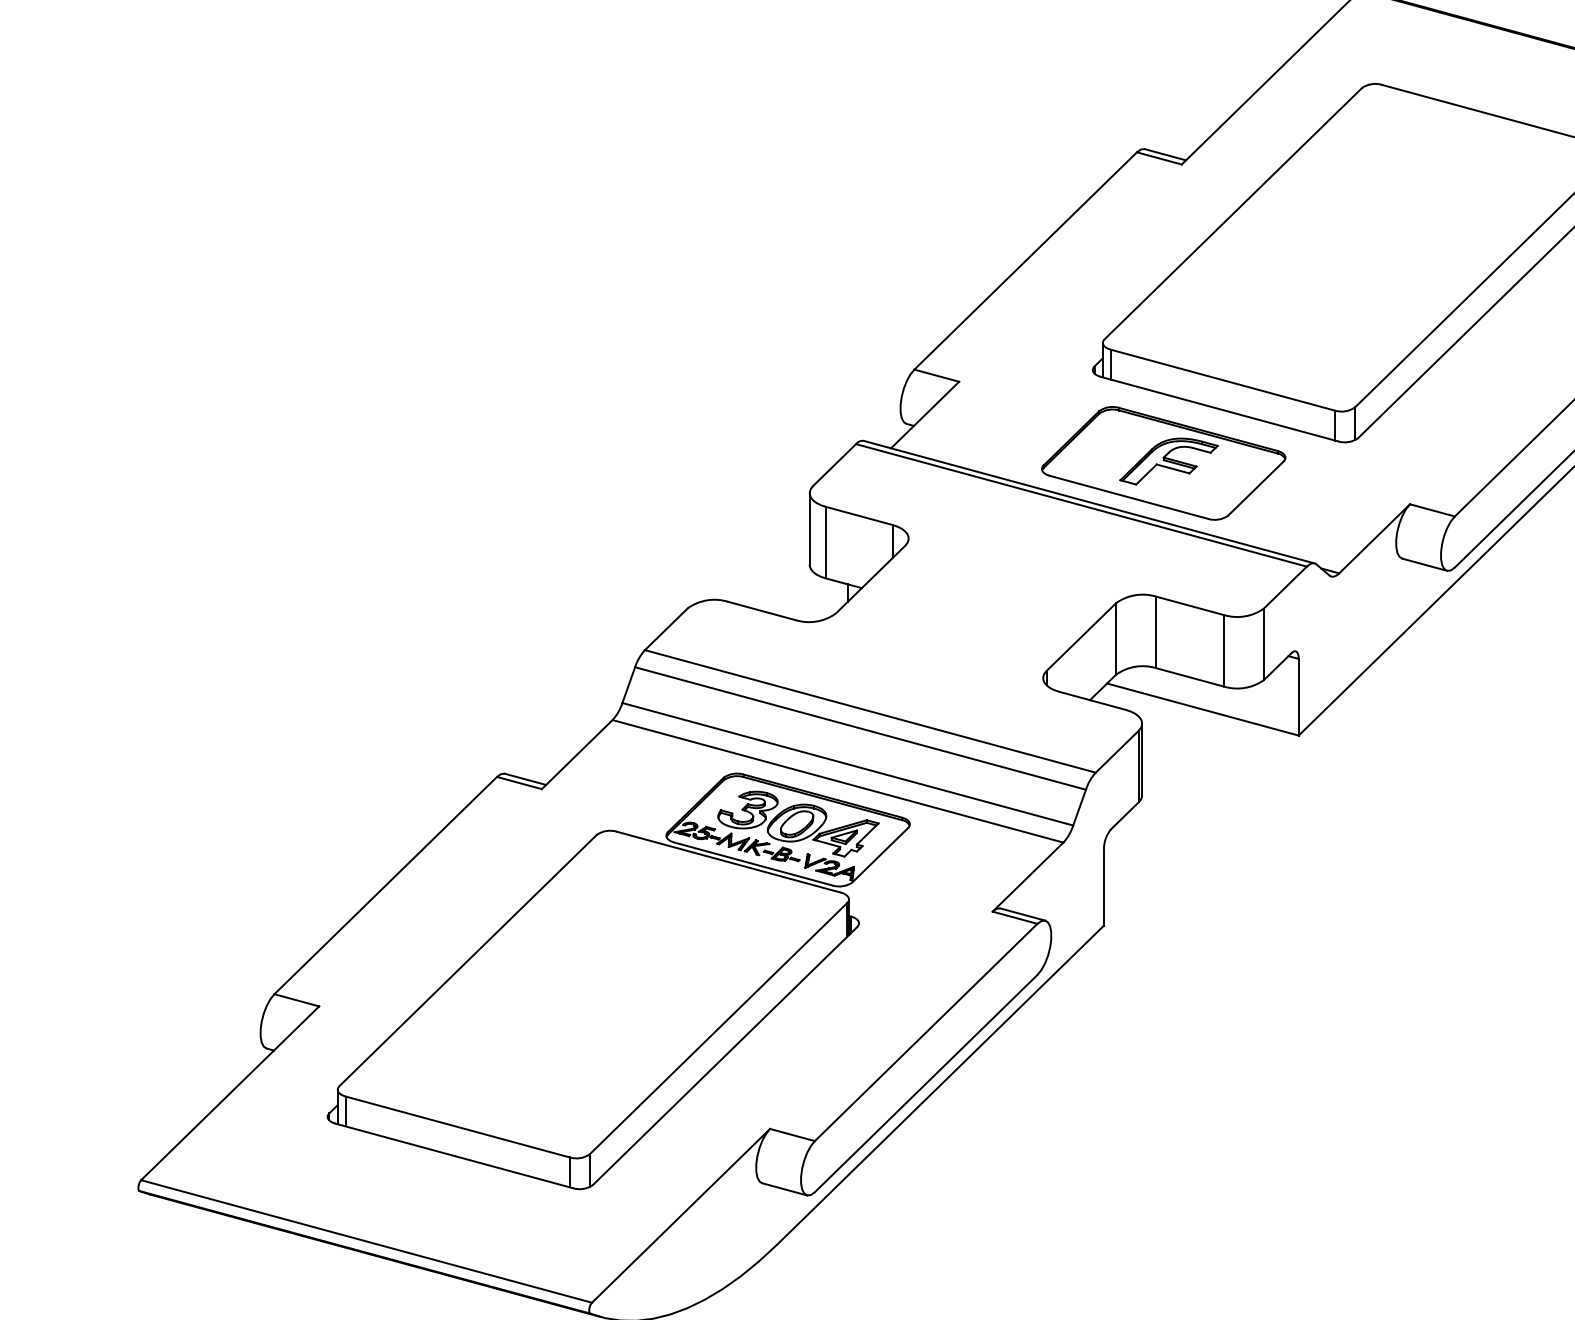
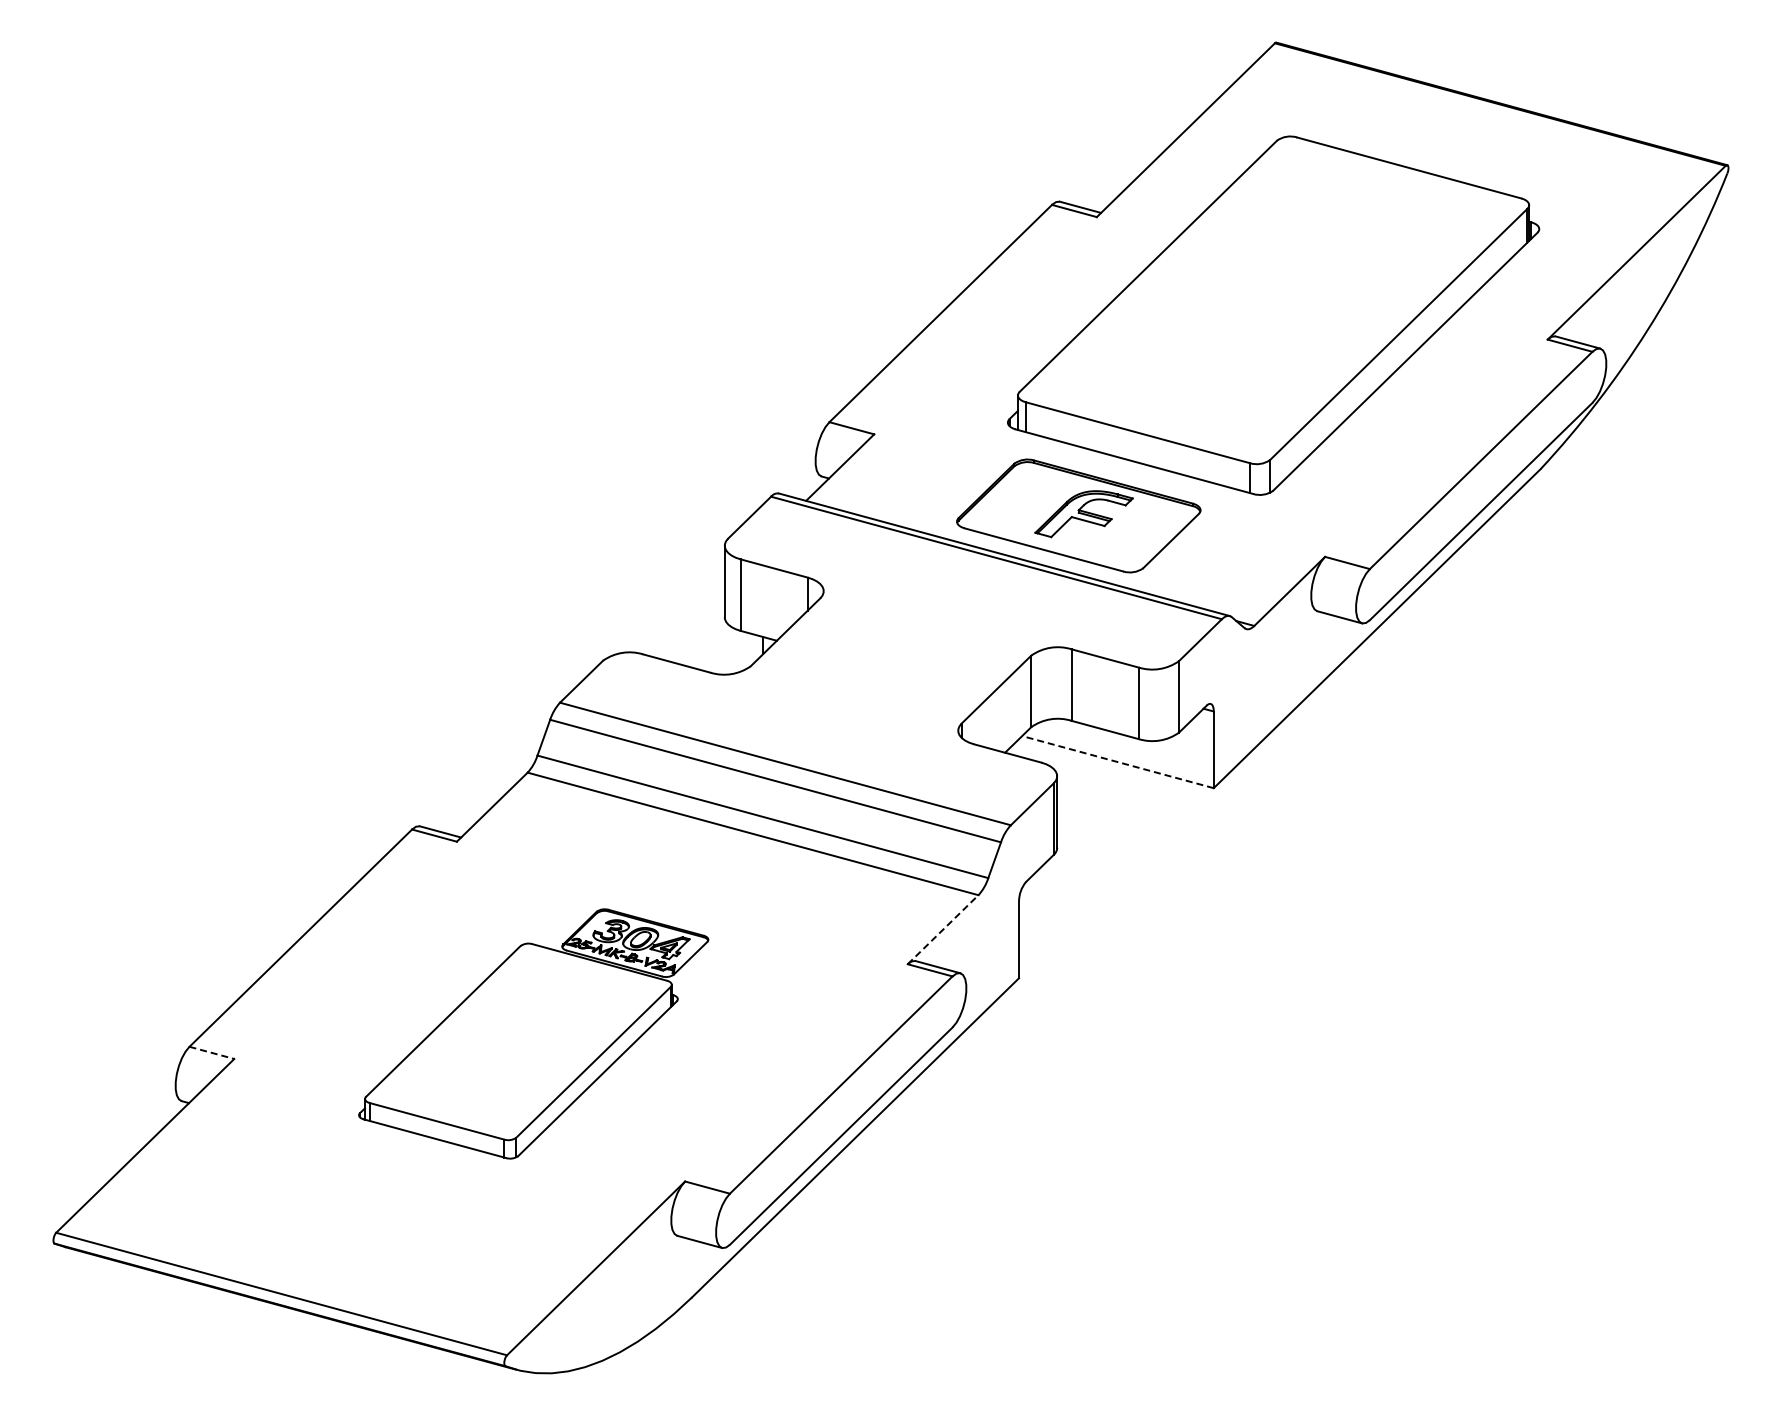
line: (1202, 709) -> (1117, 762), solid -> dashed
line: (1028, 876) -> (943, 929), solid -> dashed
part: (618, 980) -> (533, 1033), size x0.6
line: (297, 1000) -> (212, 1053), solid -> dashed

